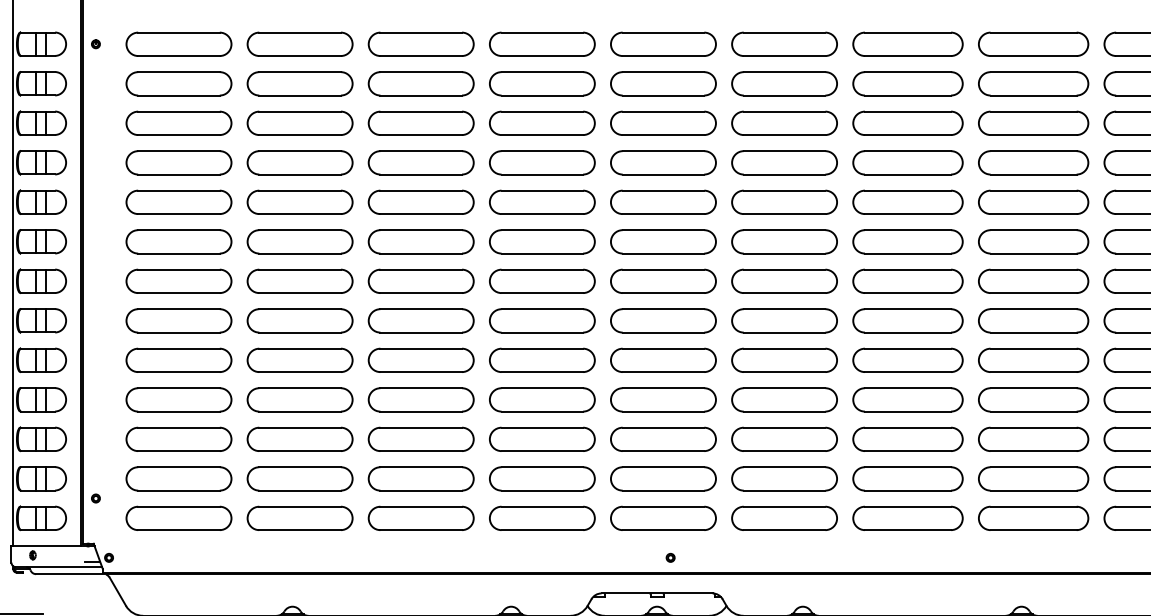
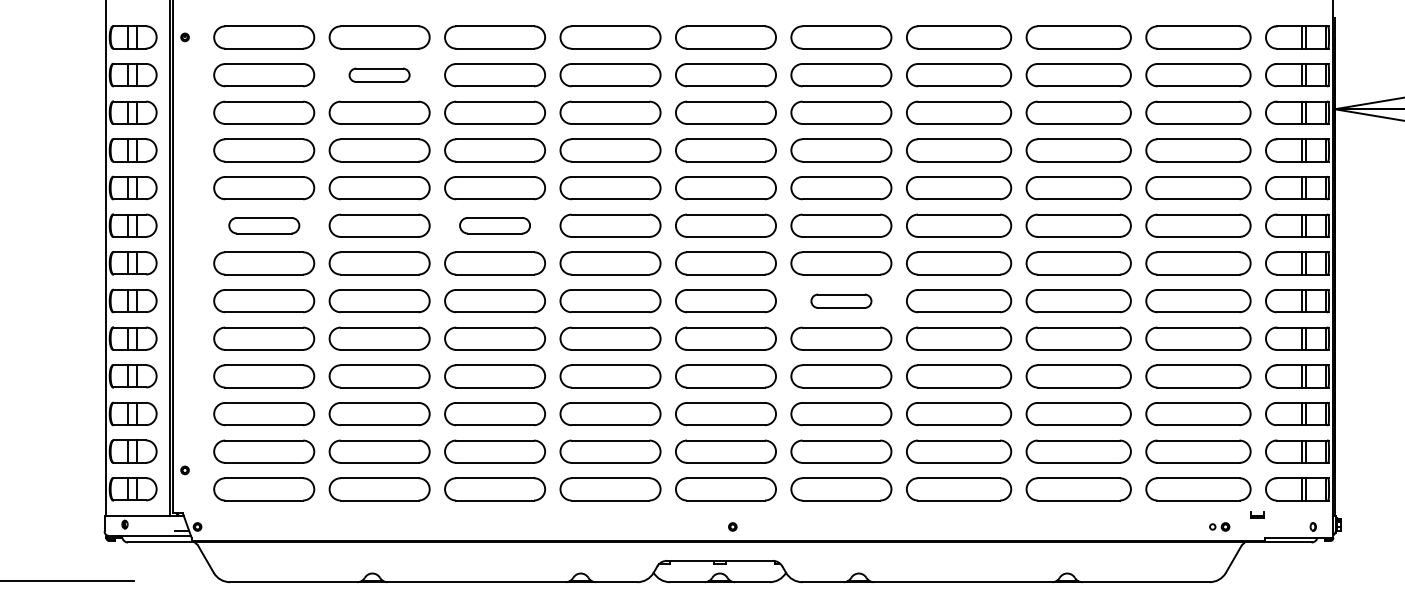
part: (299, 84) -> (379, 75), size x0.6
part: (179, 241) -> (264, 225), size x0.7
part: (420, 241) -> (494, 225), size x0.7
part: (784, 321) -> (841, 301), size x0.6

